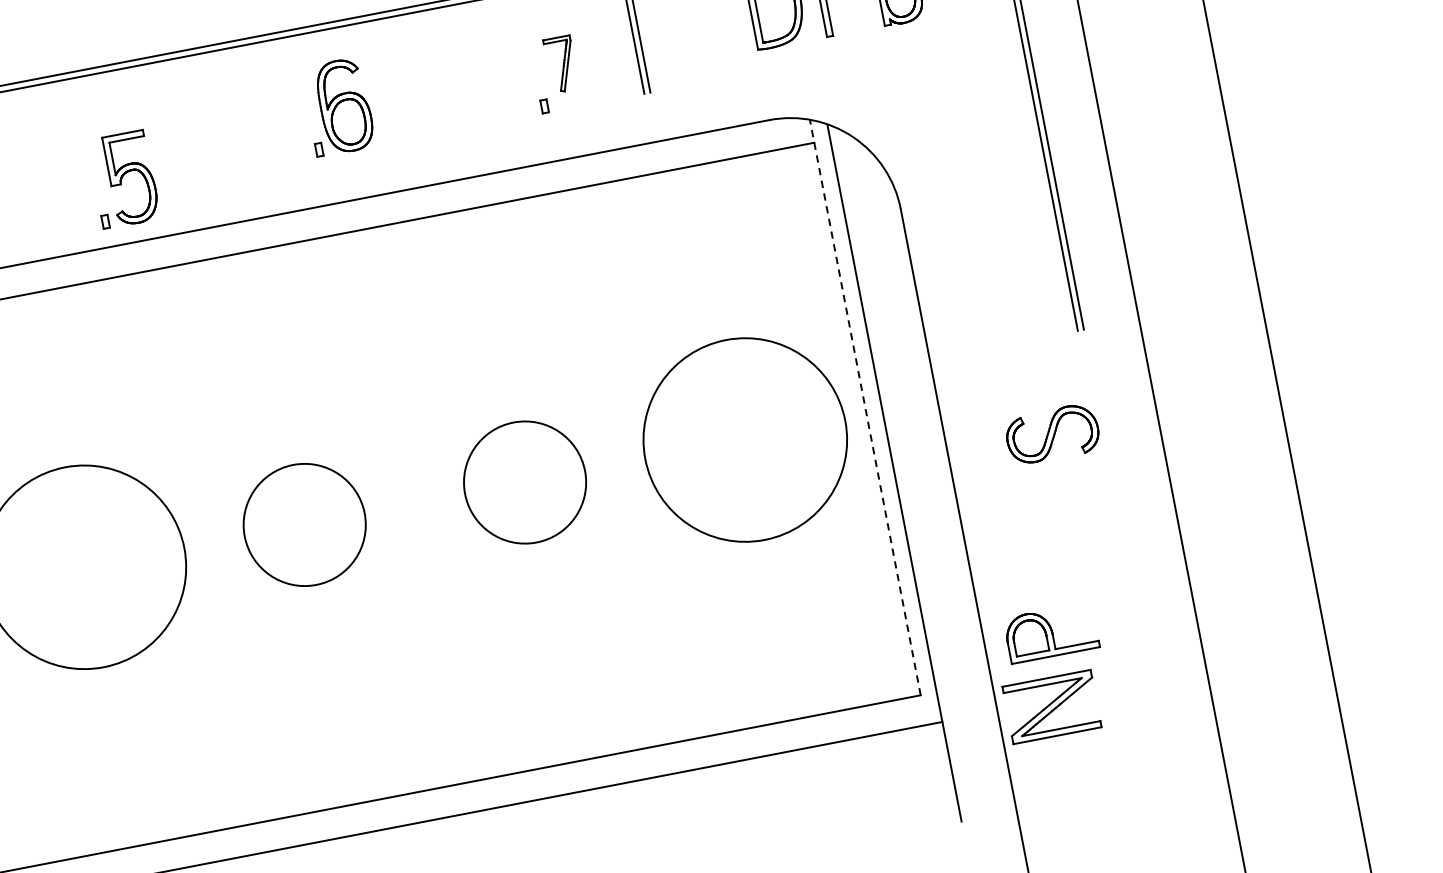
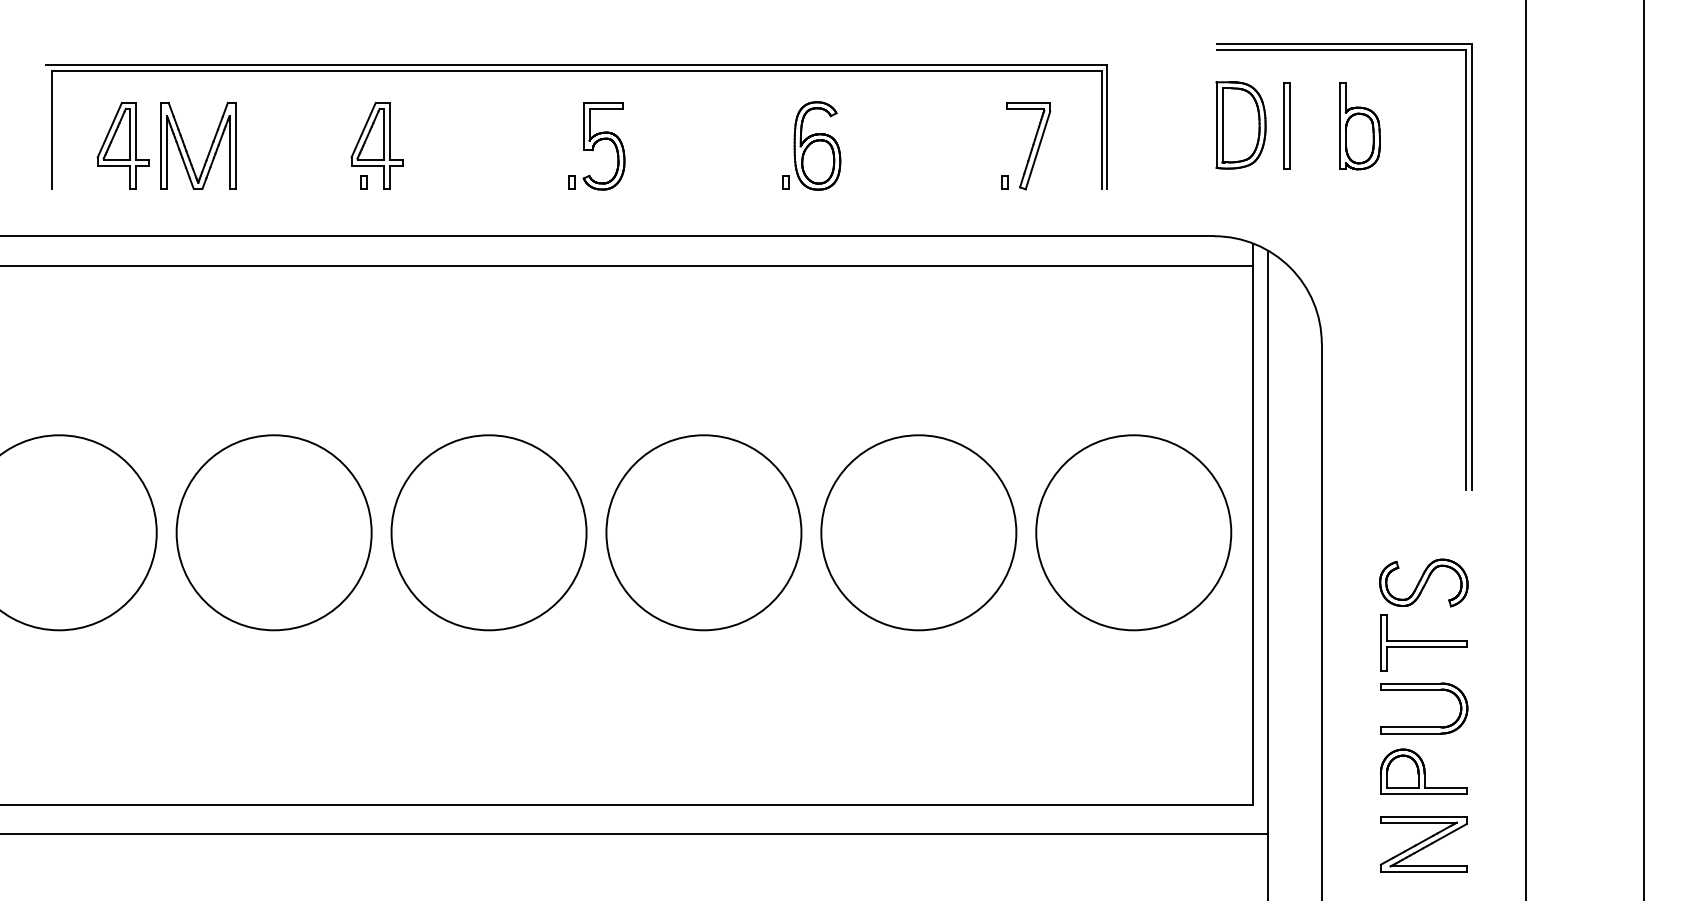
part: (561, 64) -> (1028, 146), size x1.67
part: (124, 179) -> (596, 146), moved
line: (865, 407) -> (1252, 523), dashed -> solid
circle: (524, 482) -> (918, 532), size x1.67
part: (1064, 495) -> (1423, 642), added
circle: (304, 524) -> (703, 532), size x1.67
part: (1074, 544) -> (1424, 690), added
part: (1051, 632) -> (1423, 771), moved
part: (1051, 707) -> (1423, 844), moved

